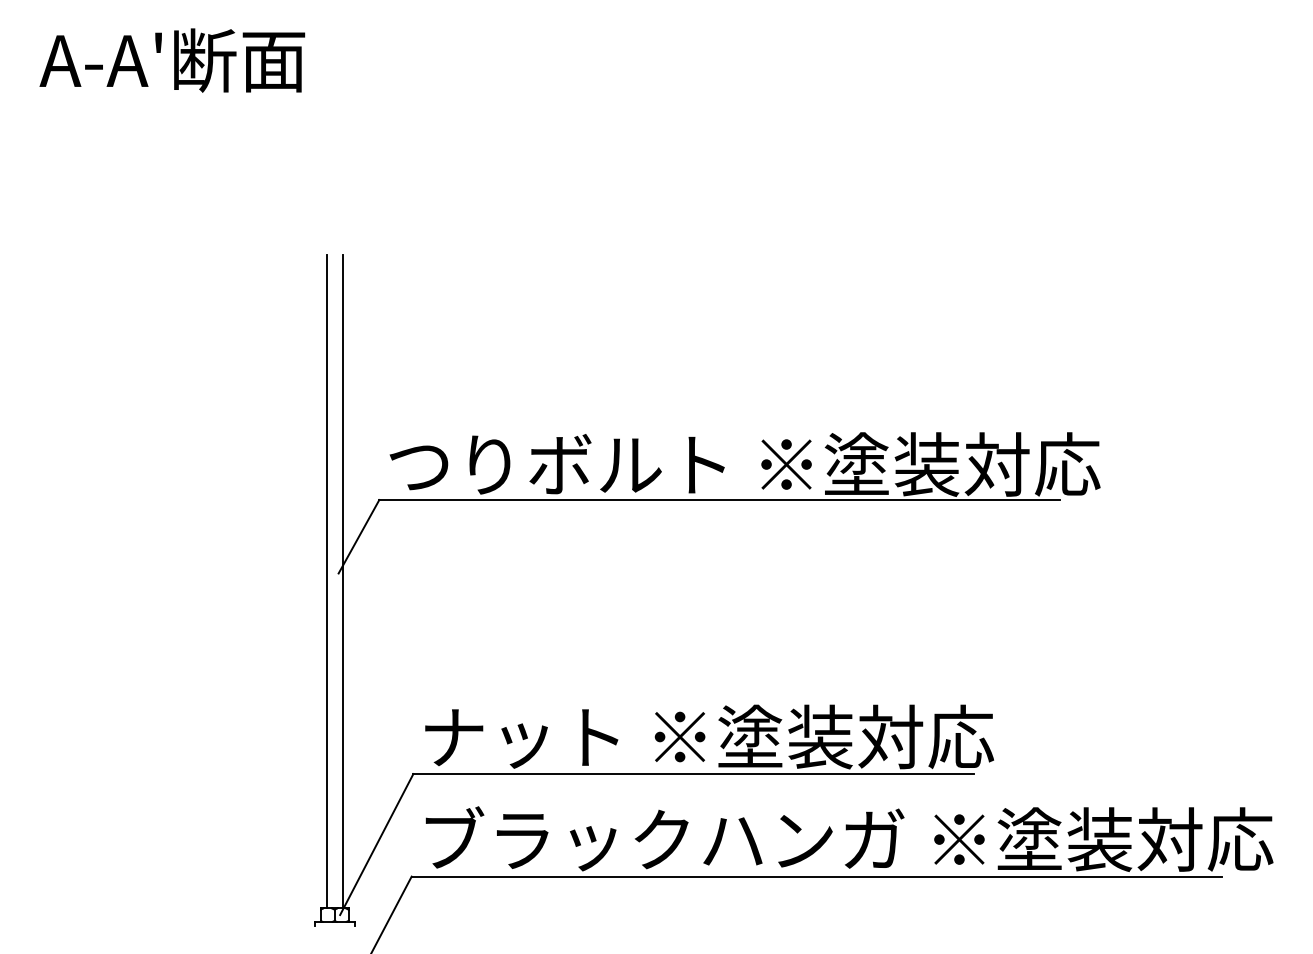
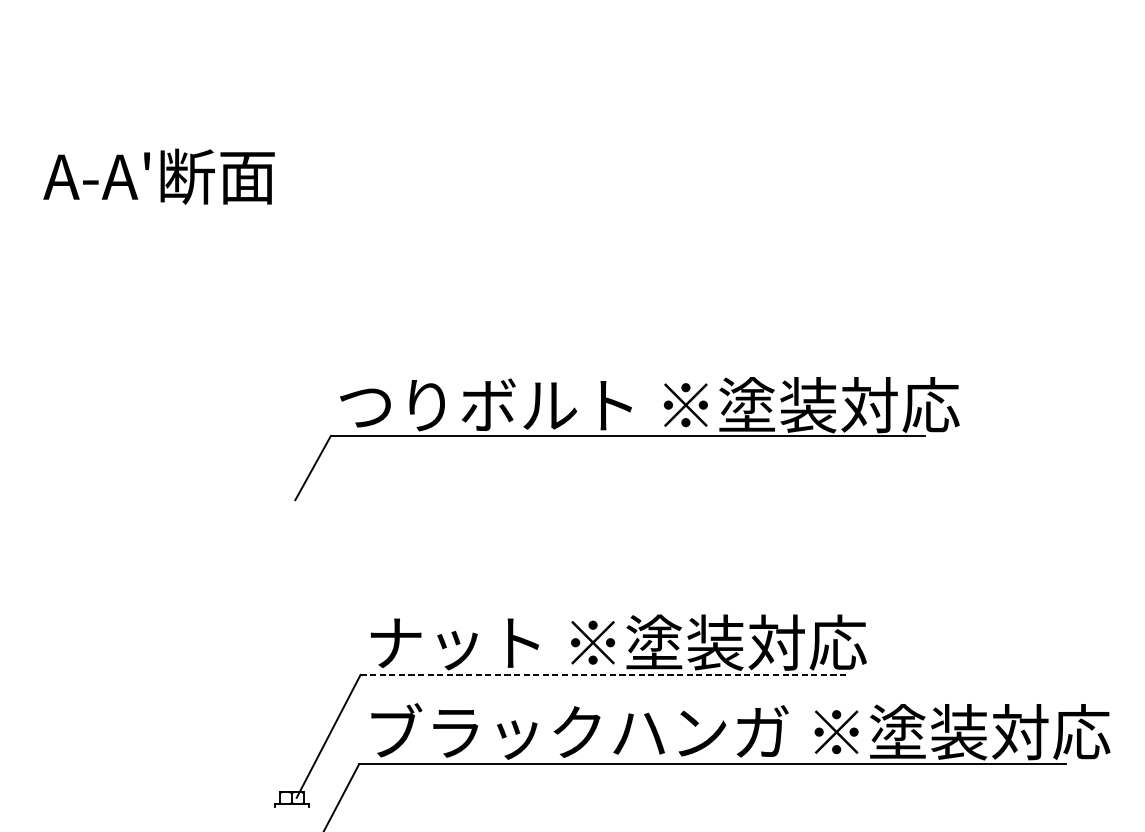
text: (172, 60) -> (159, 176), moved
line: (327, 581) -> (285, 507), removed
line: (342, 581) -> (298, 507), removed
line: (693, 774) -> (604, 675), solid -> dashed

